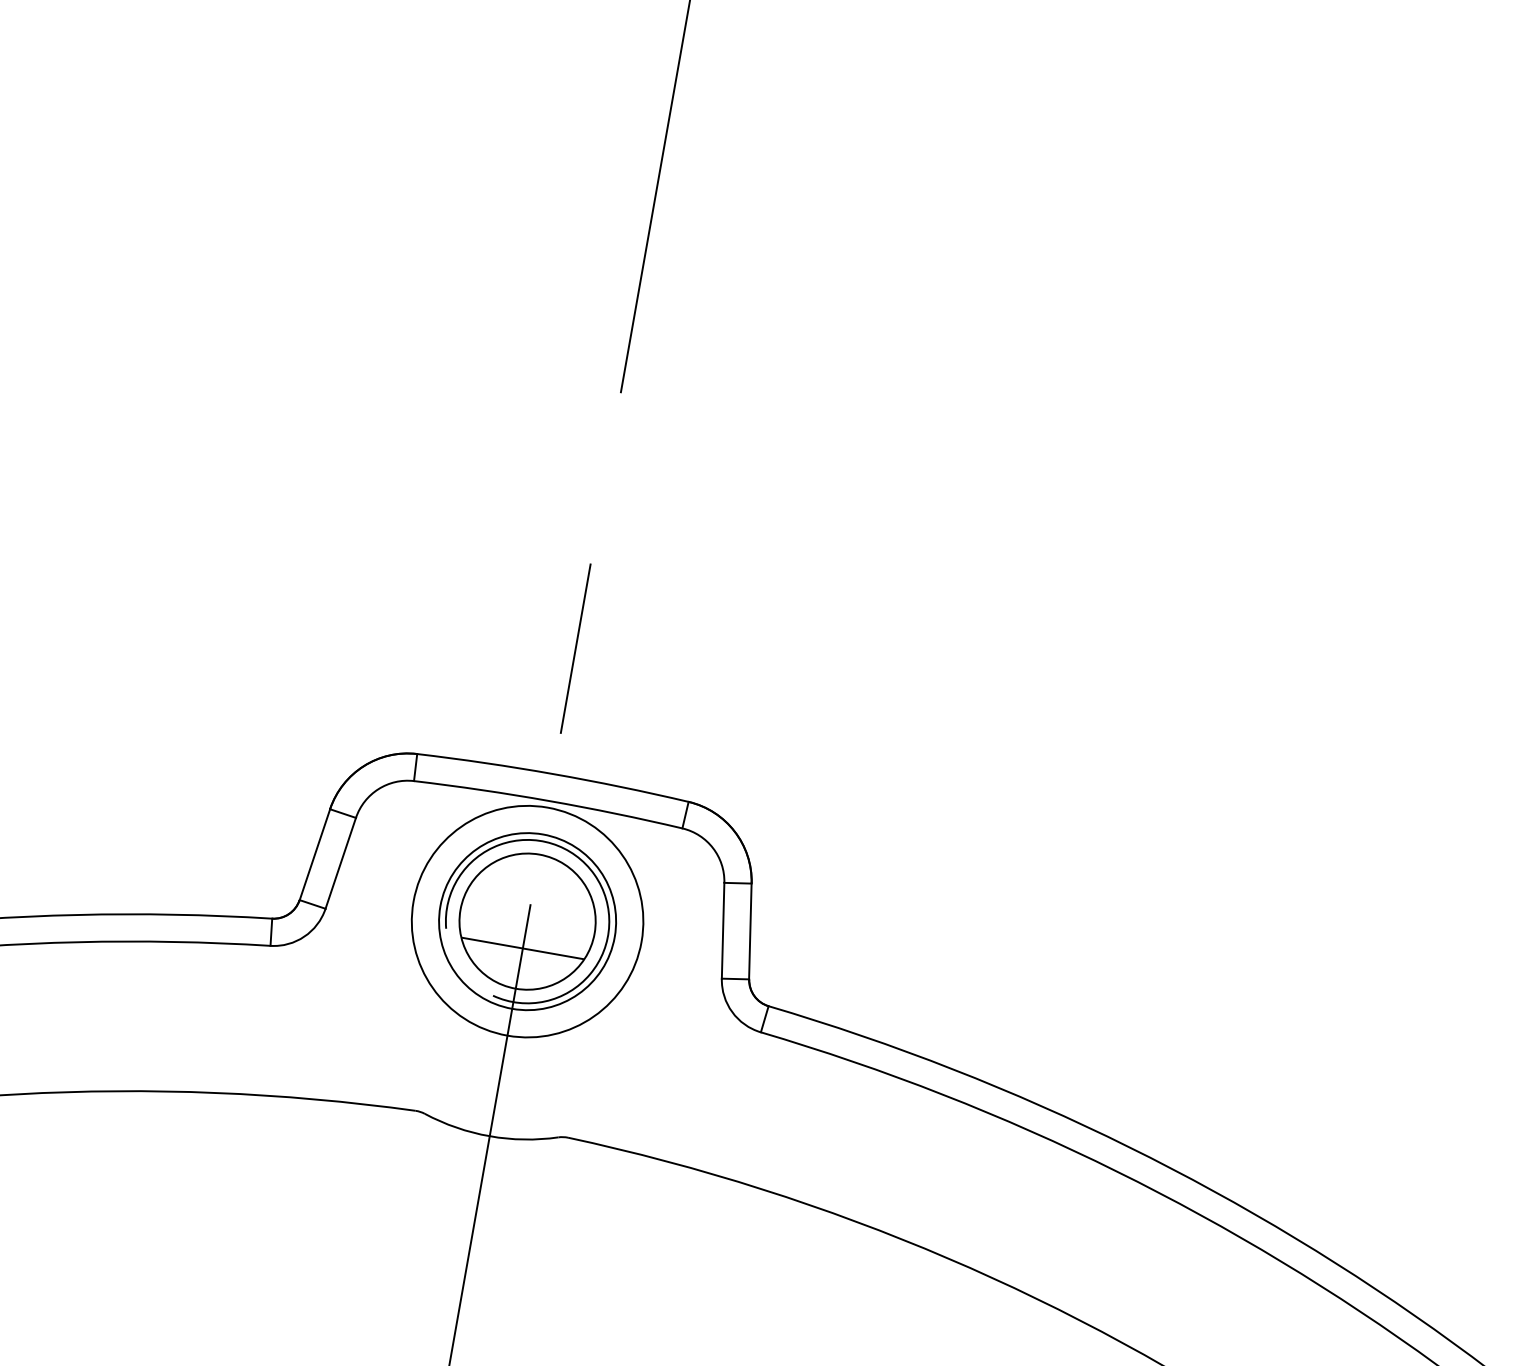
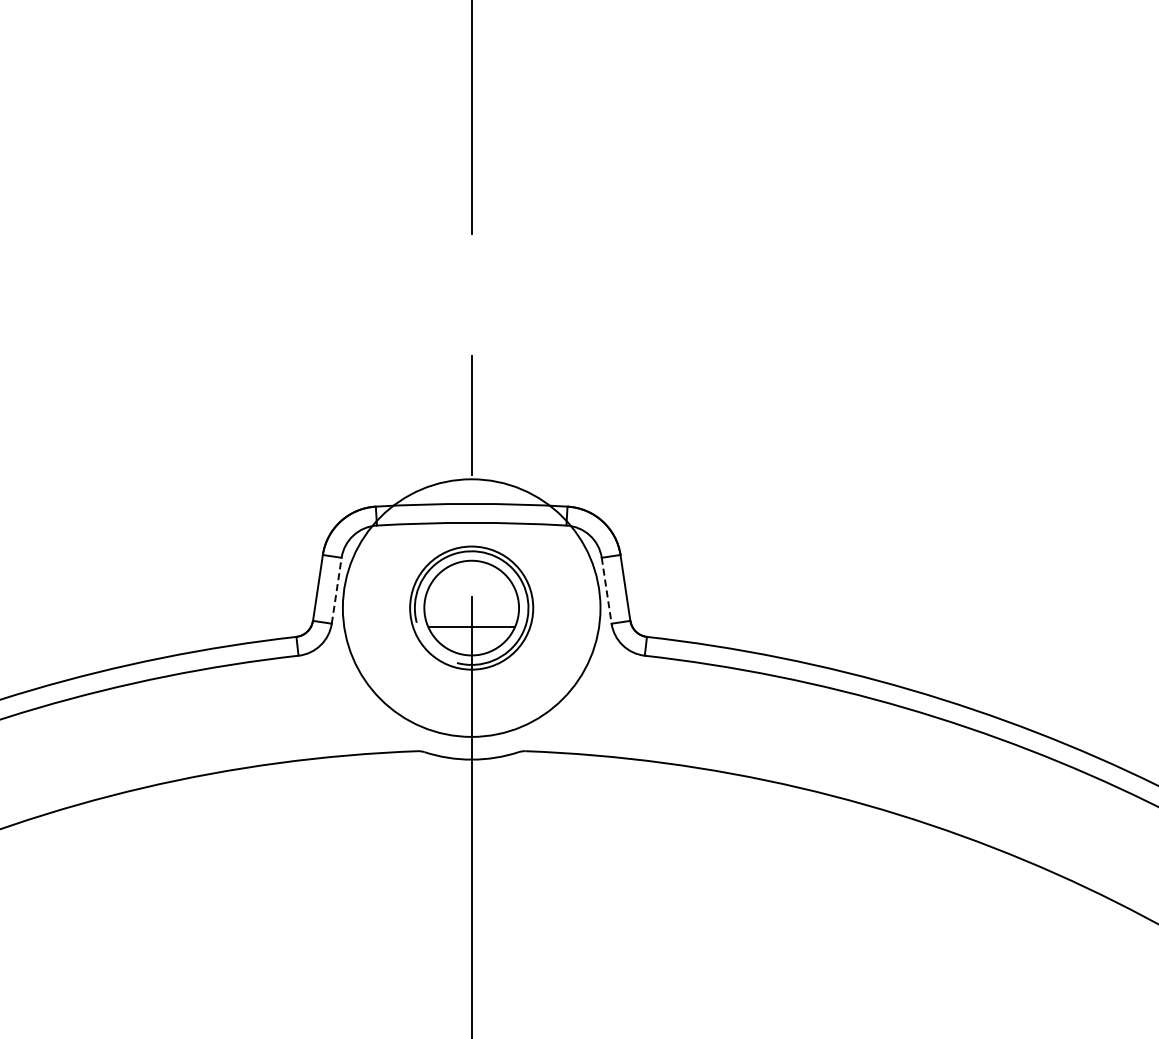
line: (340, 862) -> (336, 590), solid -> dashed
circle: (527, 920) -> (471, 607), size x1.6
line: (722, 931) -> (606, 591), solid -> dashed

